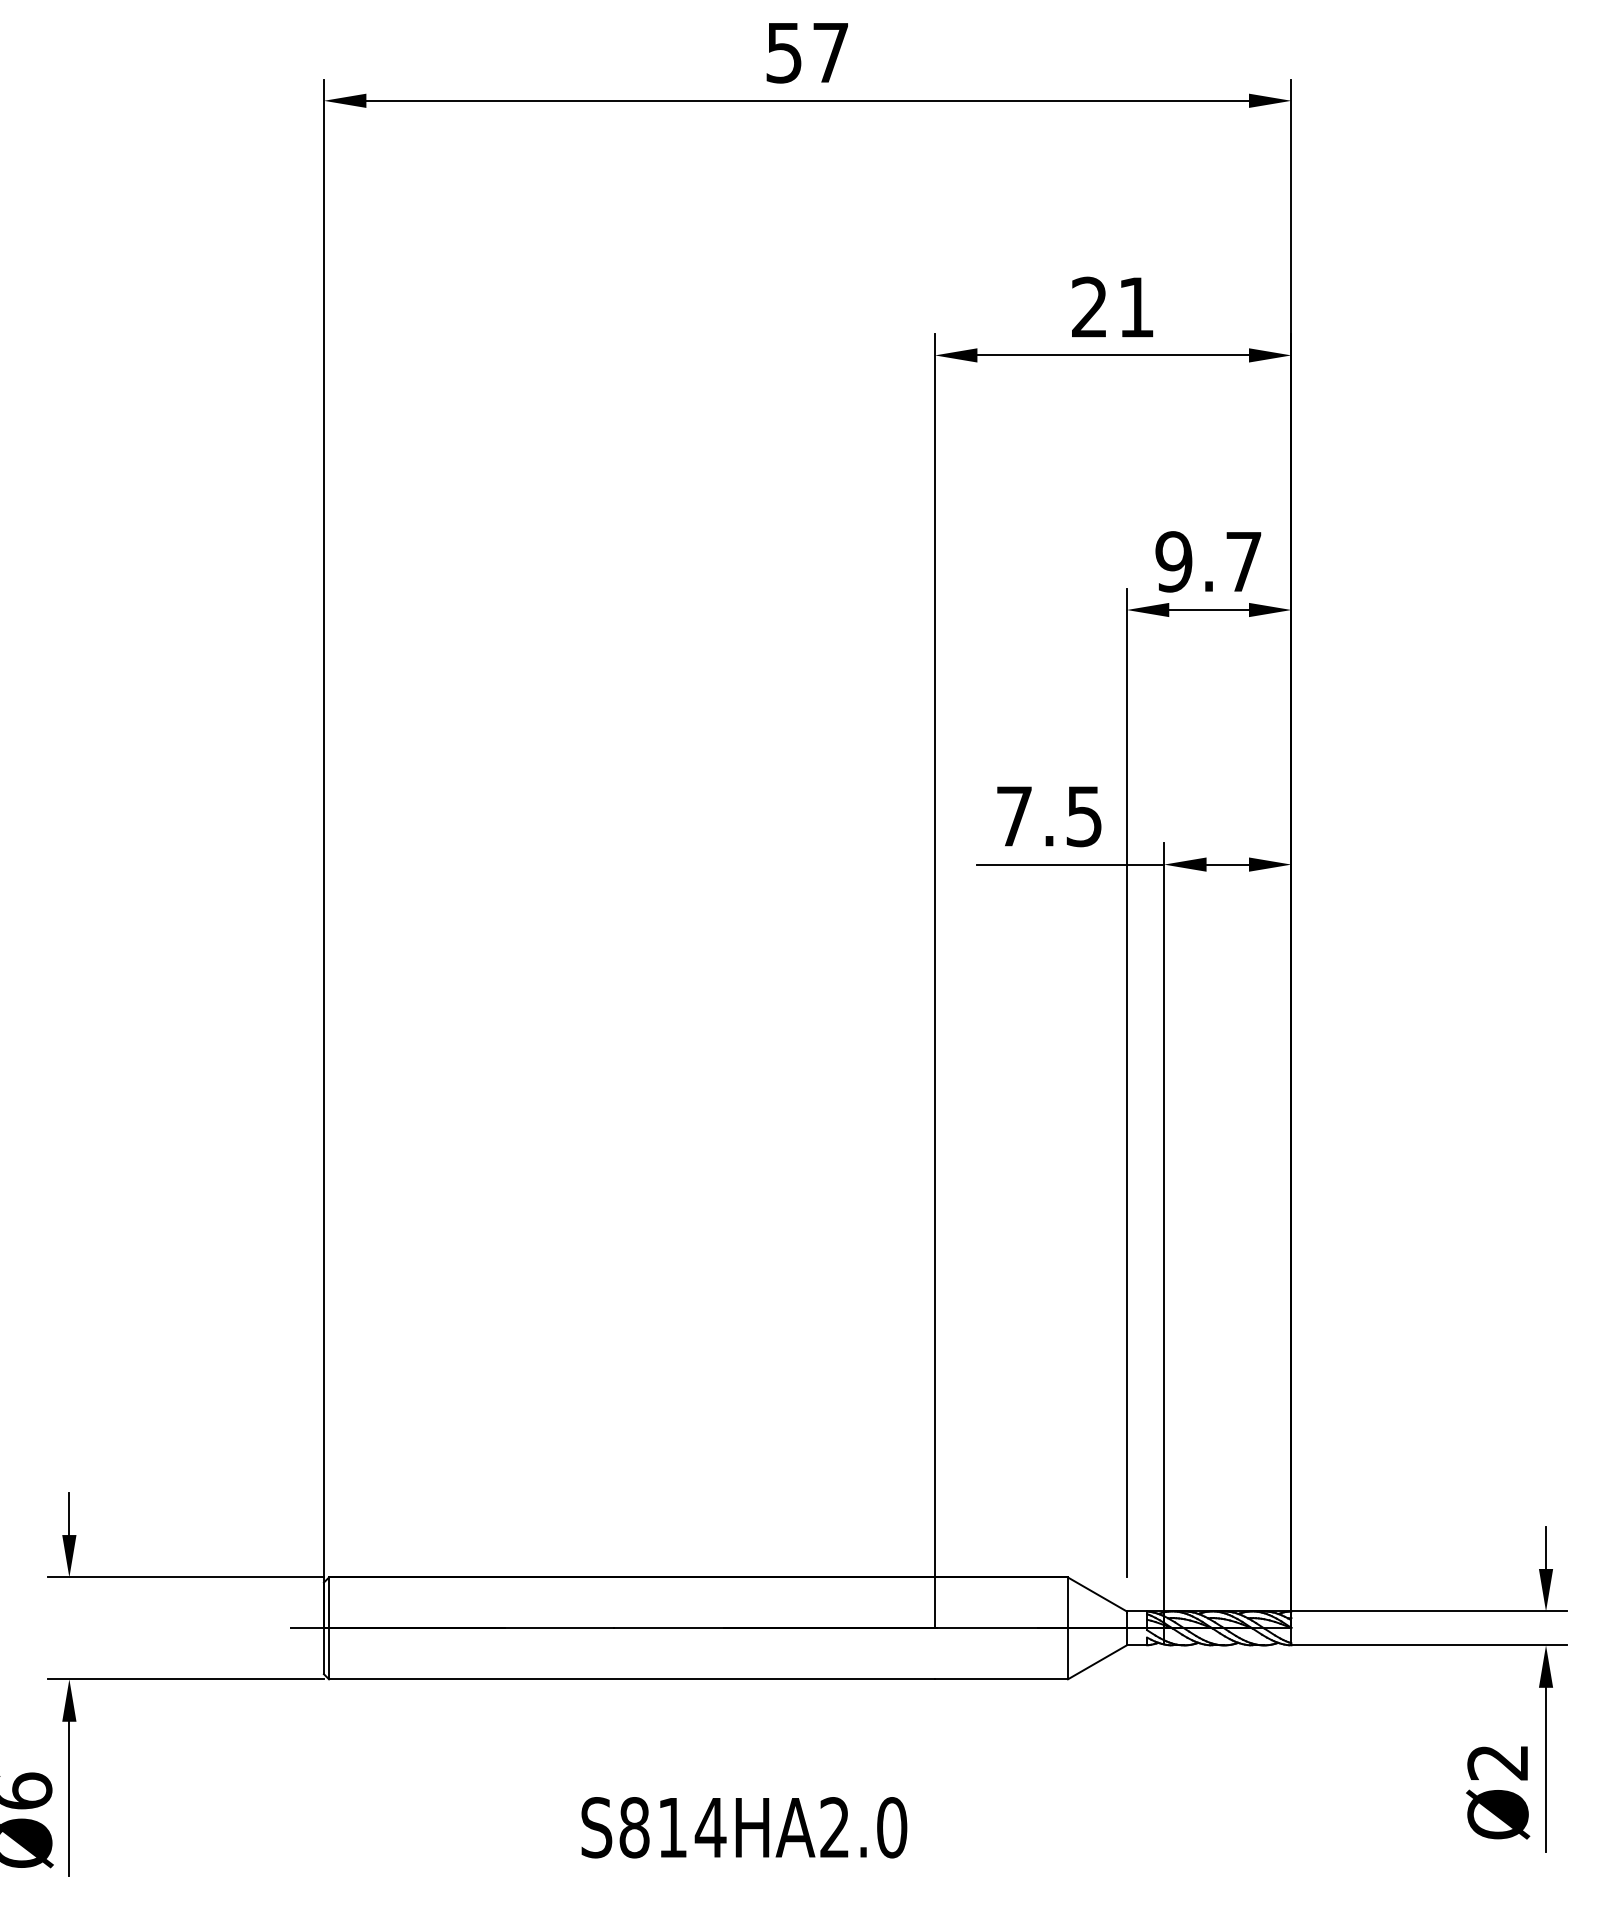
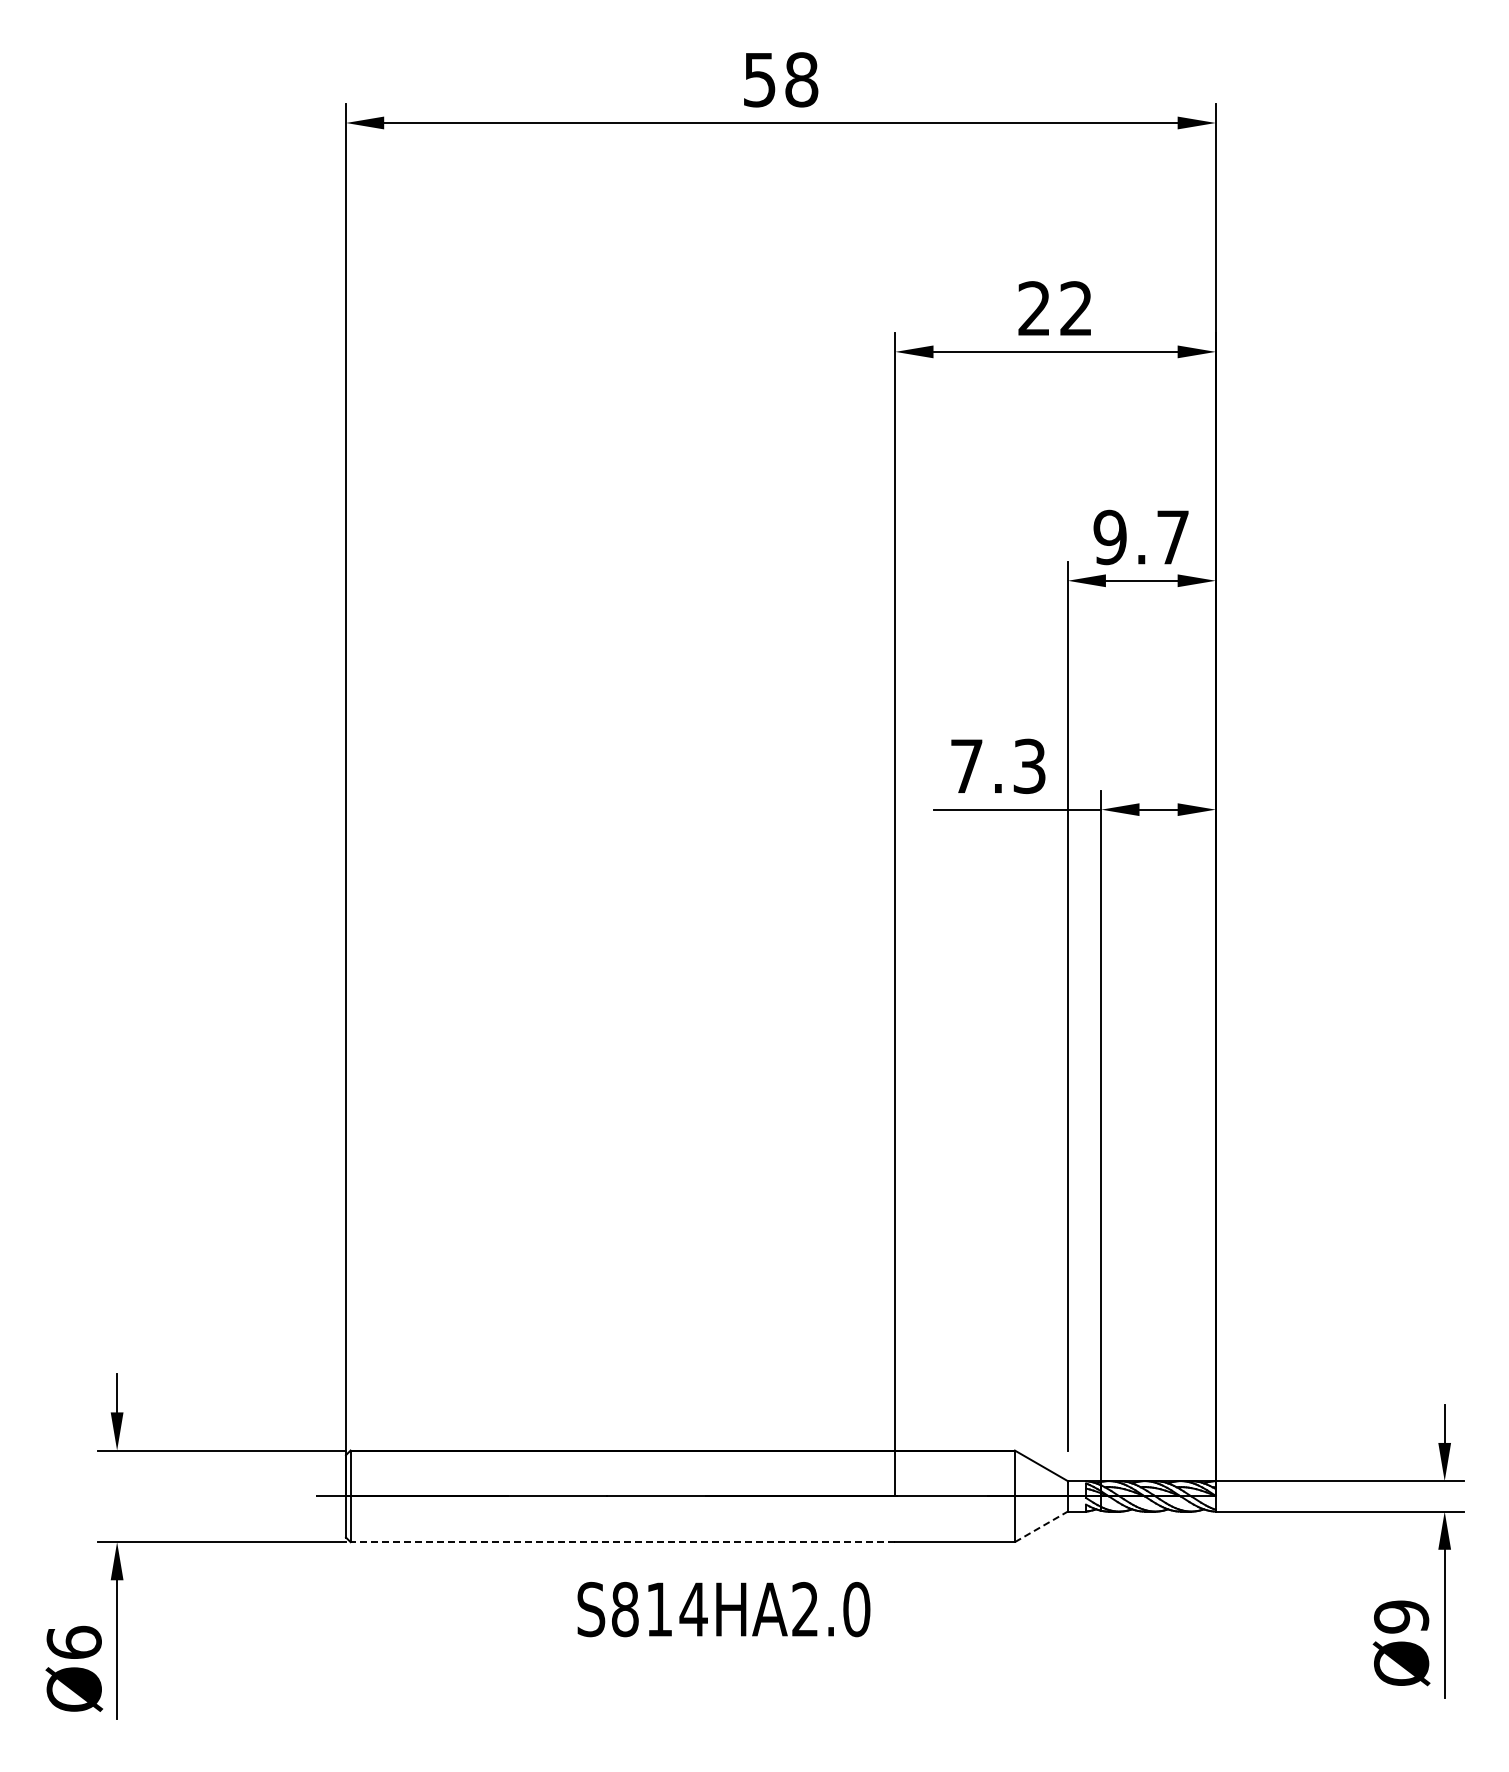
text: (830, 52) -> (801, 79), 57 -> 58
text: (1135, 307) -> (1075, 308), 21 -> 22
text: (1084, 815) -> (1029, 765), 7.5 -> 7.3
line: (1097, 1661) -> (1041, 1526), solid -> dashed
line: (631, 1679) -> (622, 1542), solid -> dashed
text: (1497, 1762) -> (1401, 1616), Ø2 -> Ø9
text: (743, 1827) -> (723, 1609), moved

